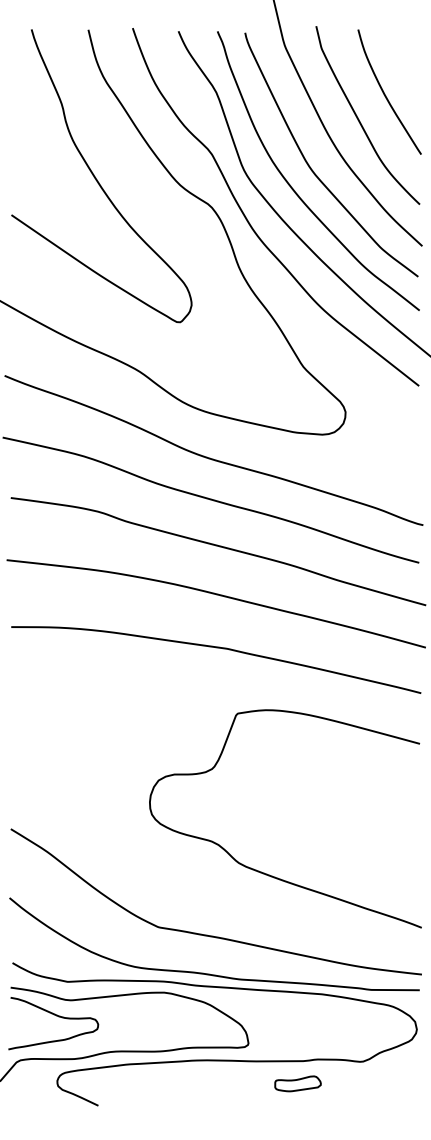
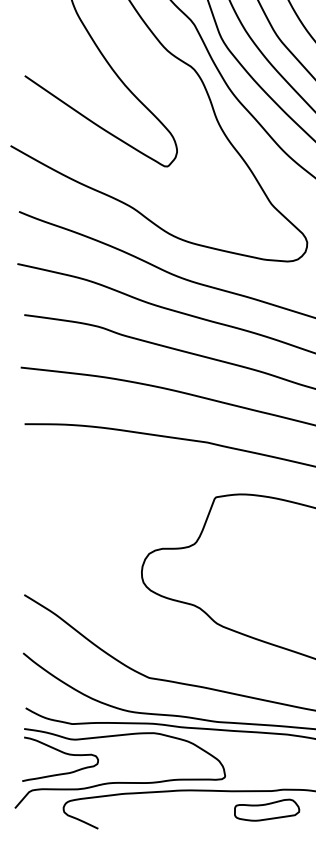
part: (297, 1083) -> (266, 809), size x1.67

